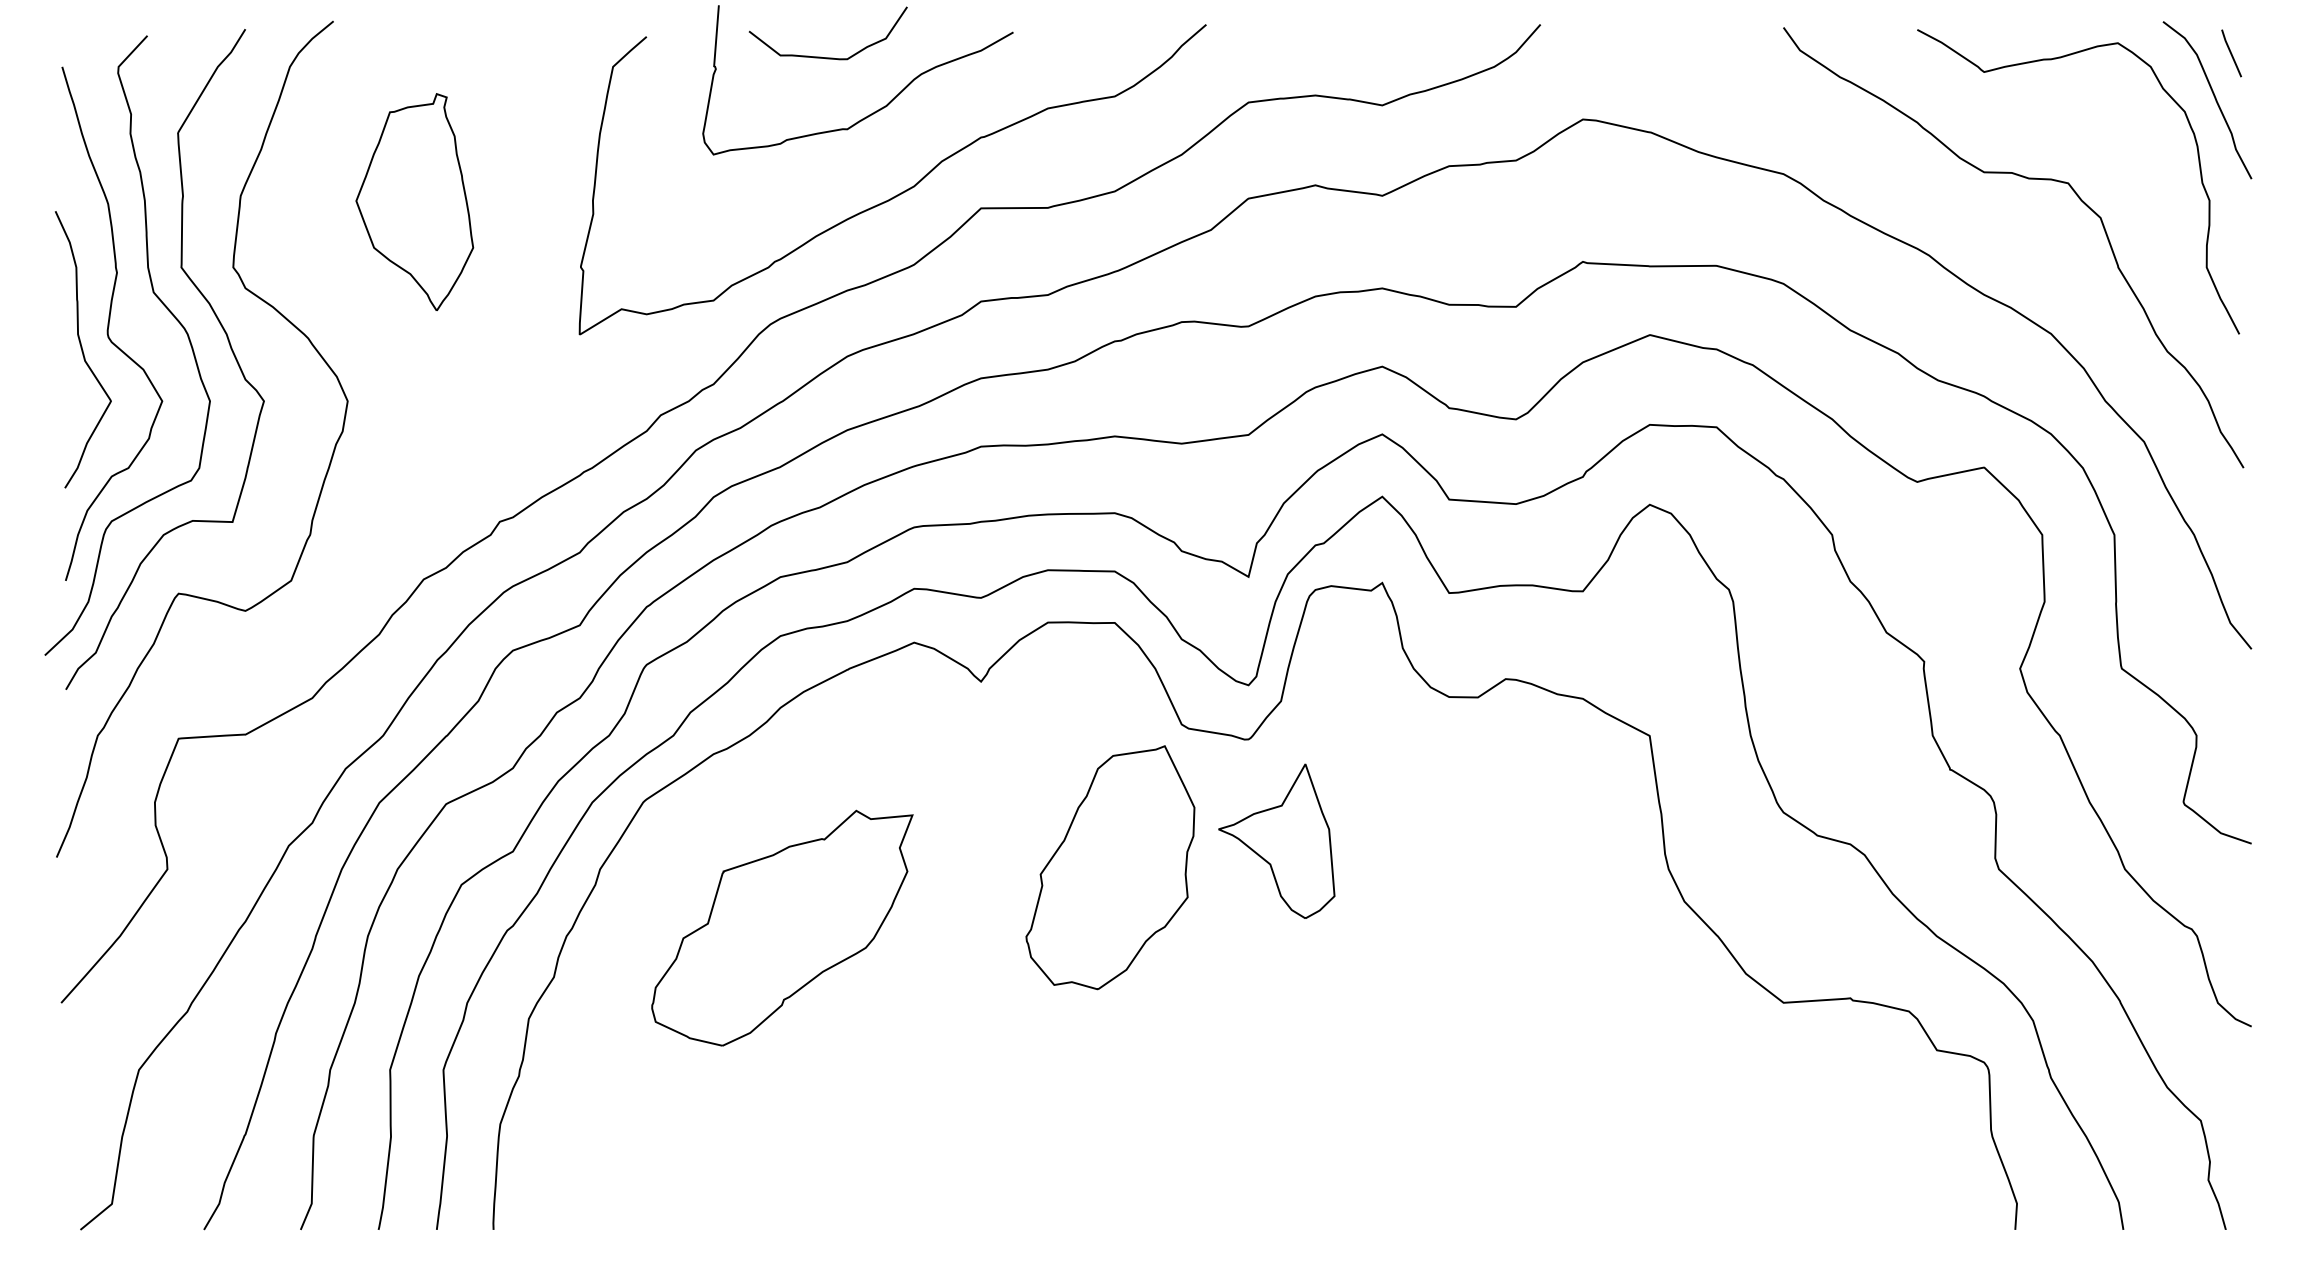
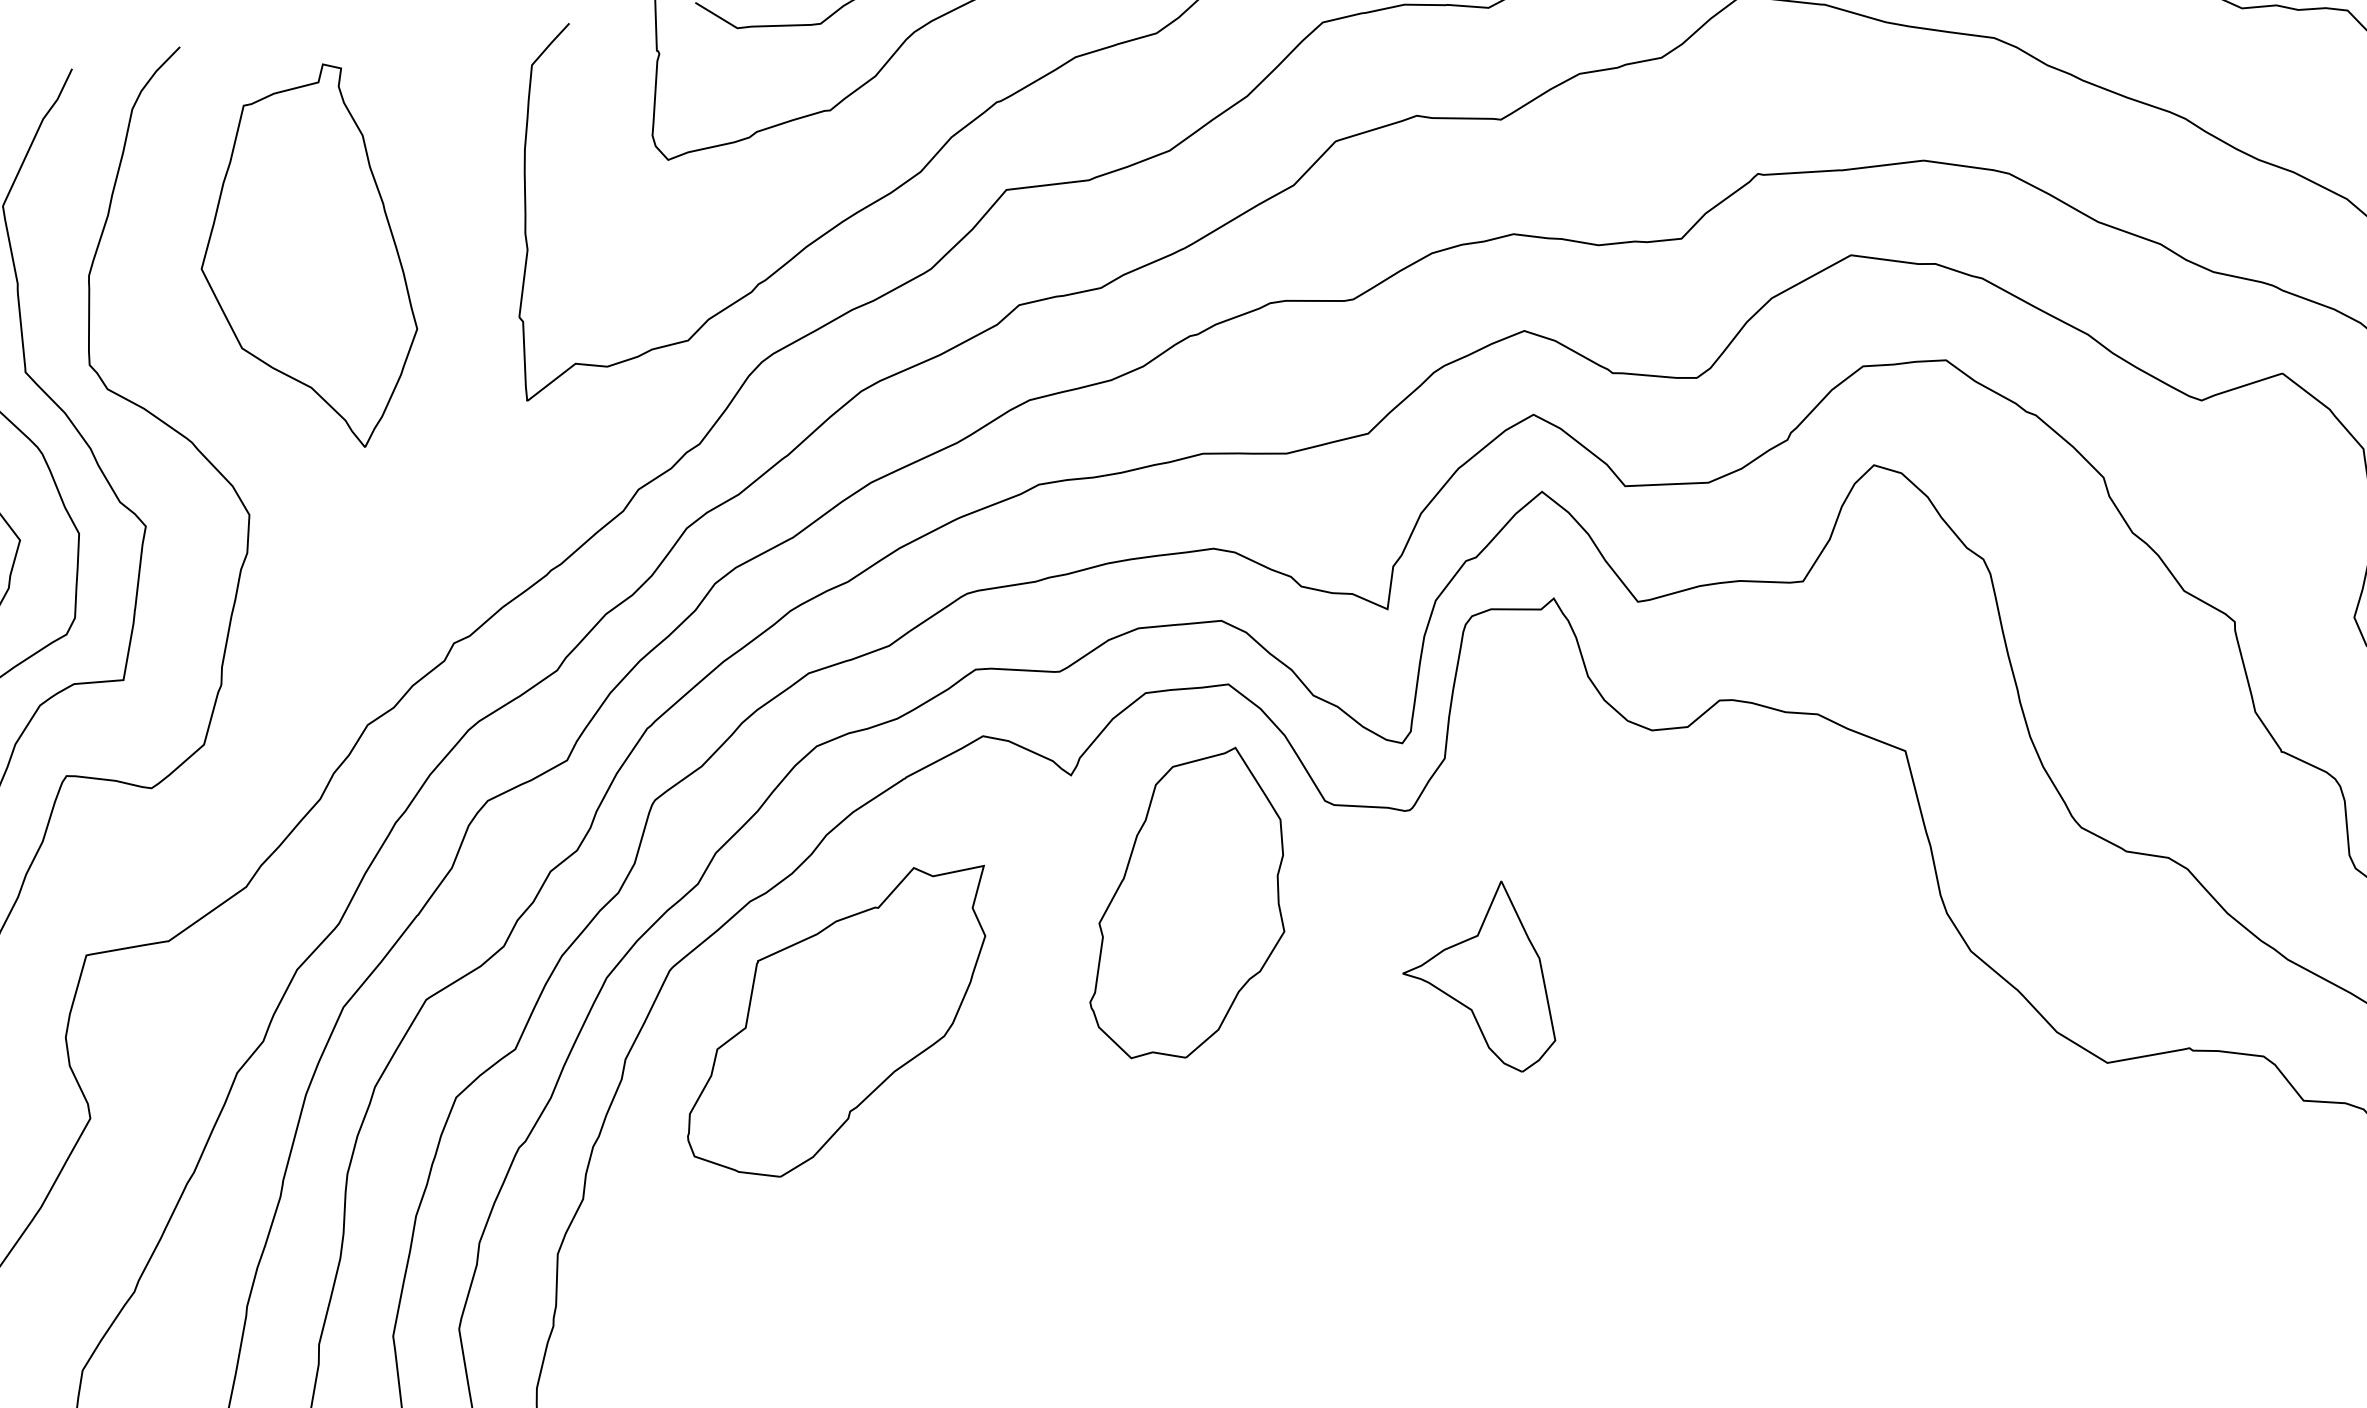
part: (414, 201) -> (304, 258), size x1.43
part: (1276, 840) -> (1475, 979), moved
part: (1110, 867) -> (1184, 905), moved
part: (782, 927) -> (838, 1022), moved

